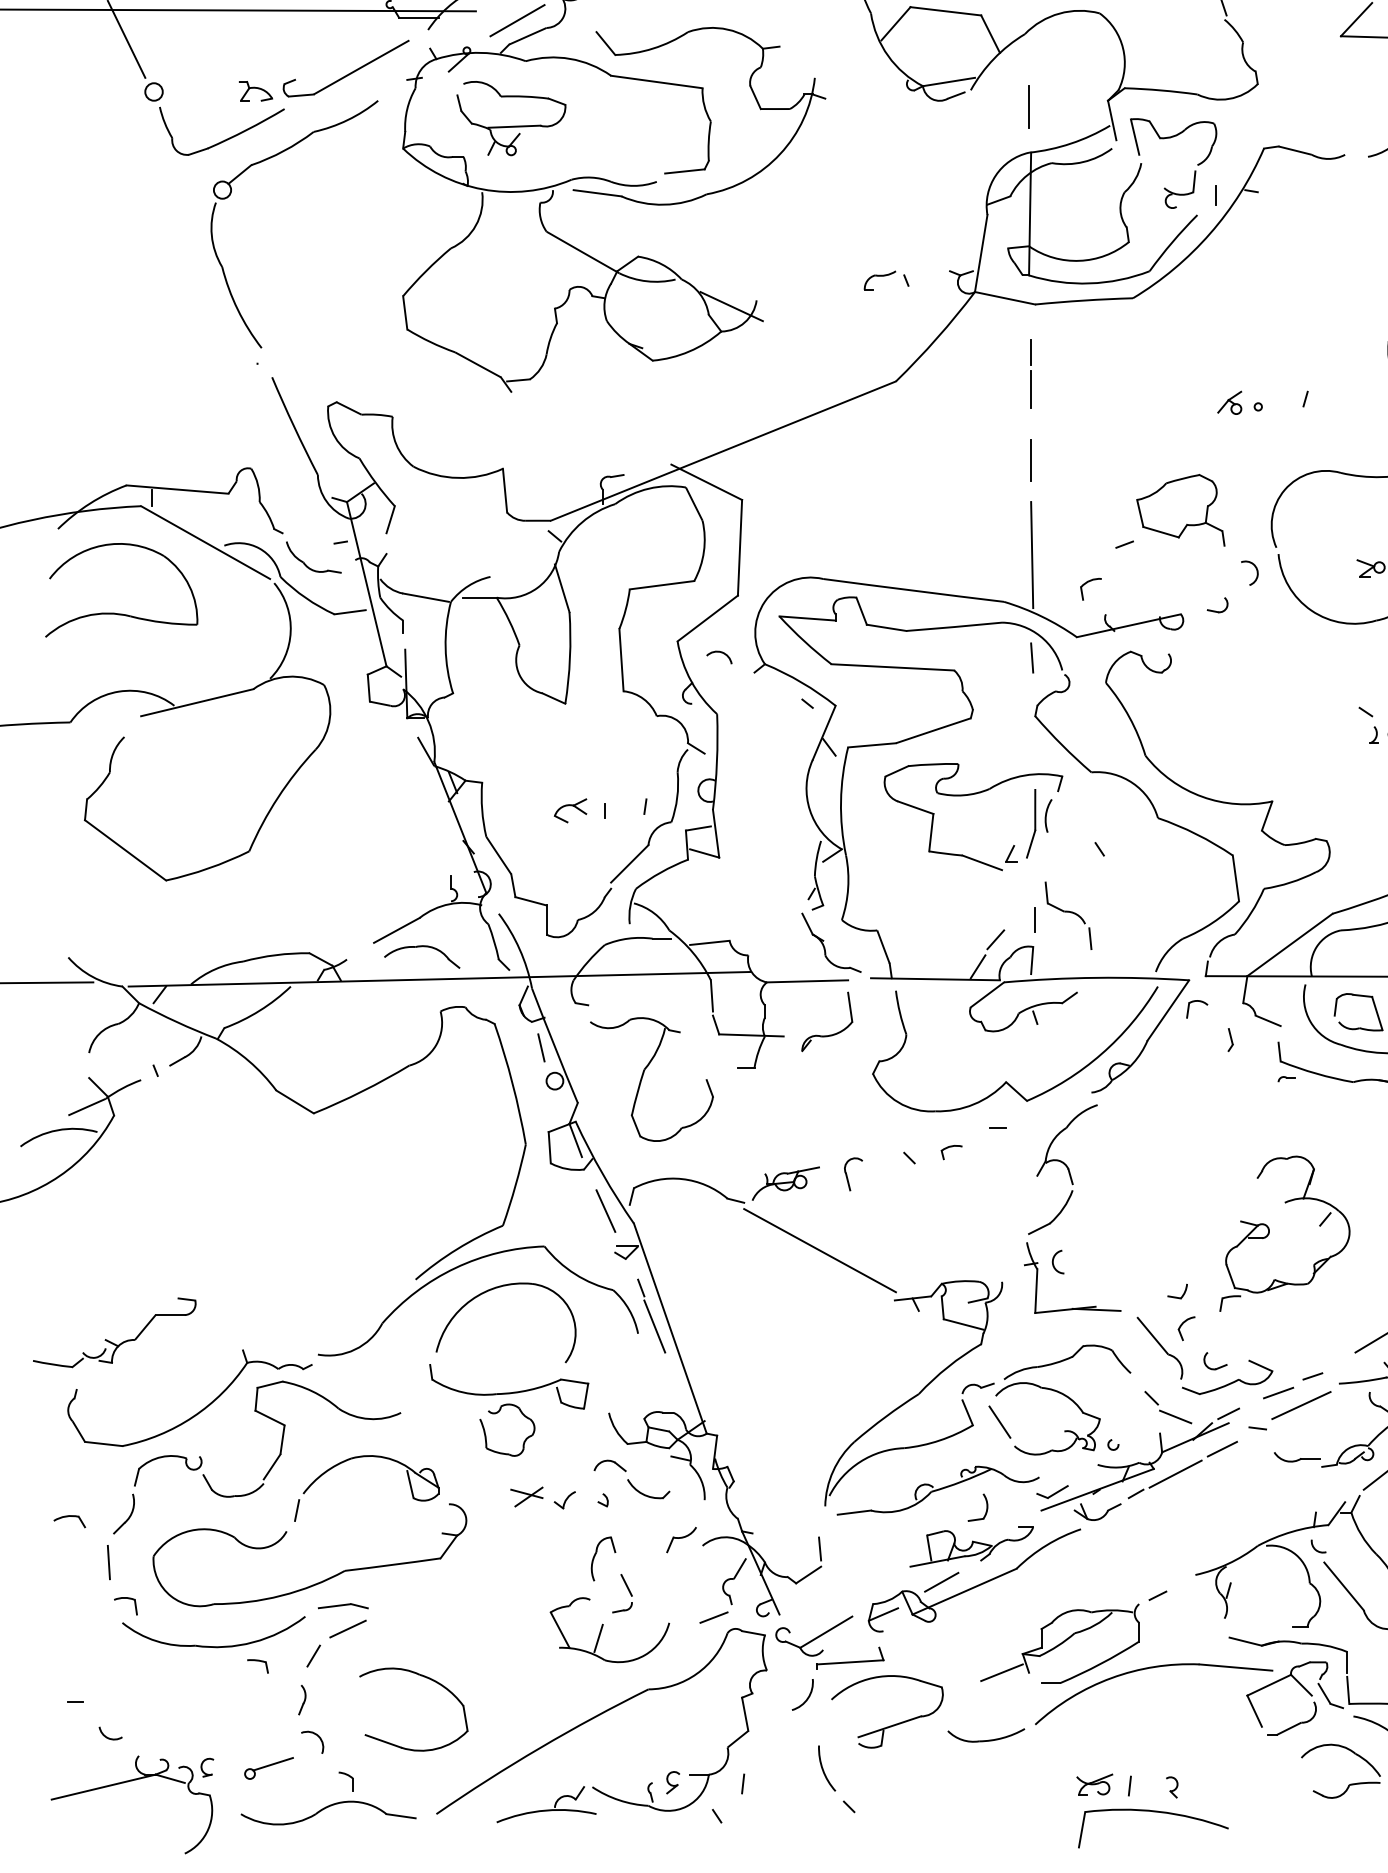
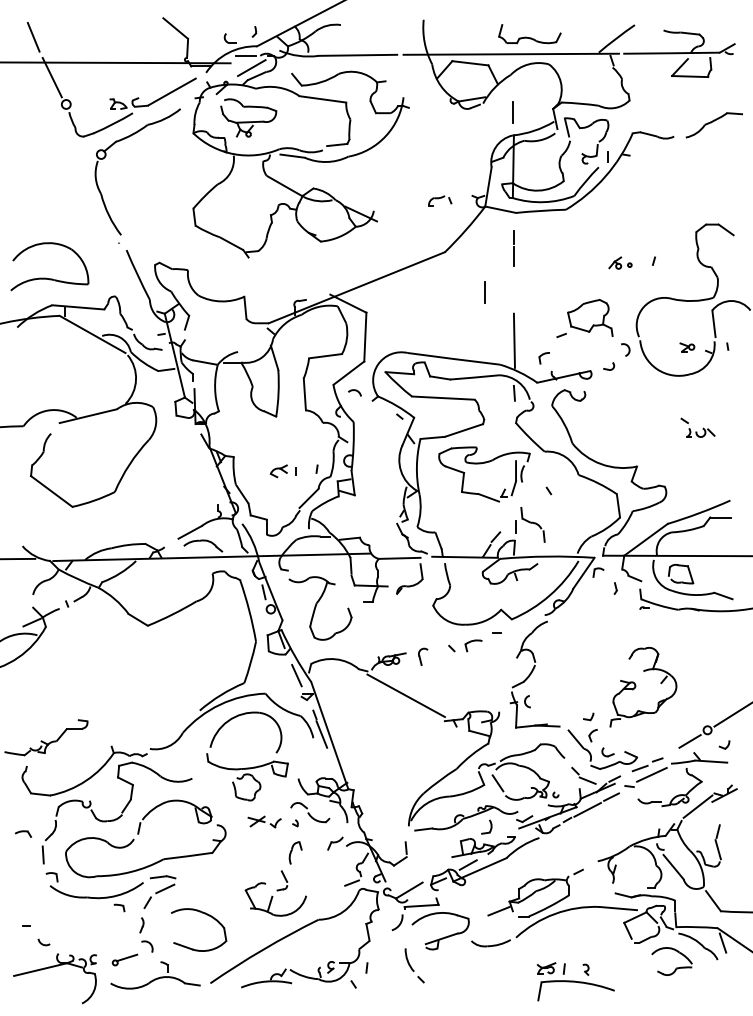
line: (1030, 460) -> (484, 292), moved
part: (115, 611) -> (46, 277), moved
part: (949, 1152) -> (472, 645), size x1.6
part: (609, 1618) -> (275, 893), moved

